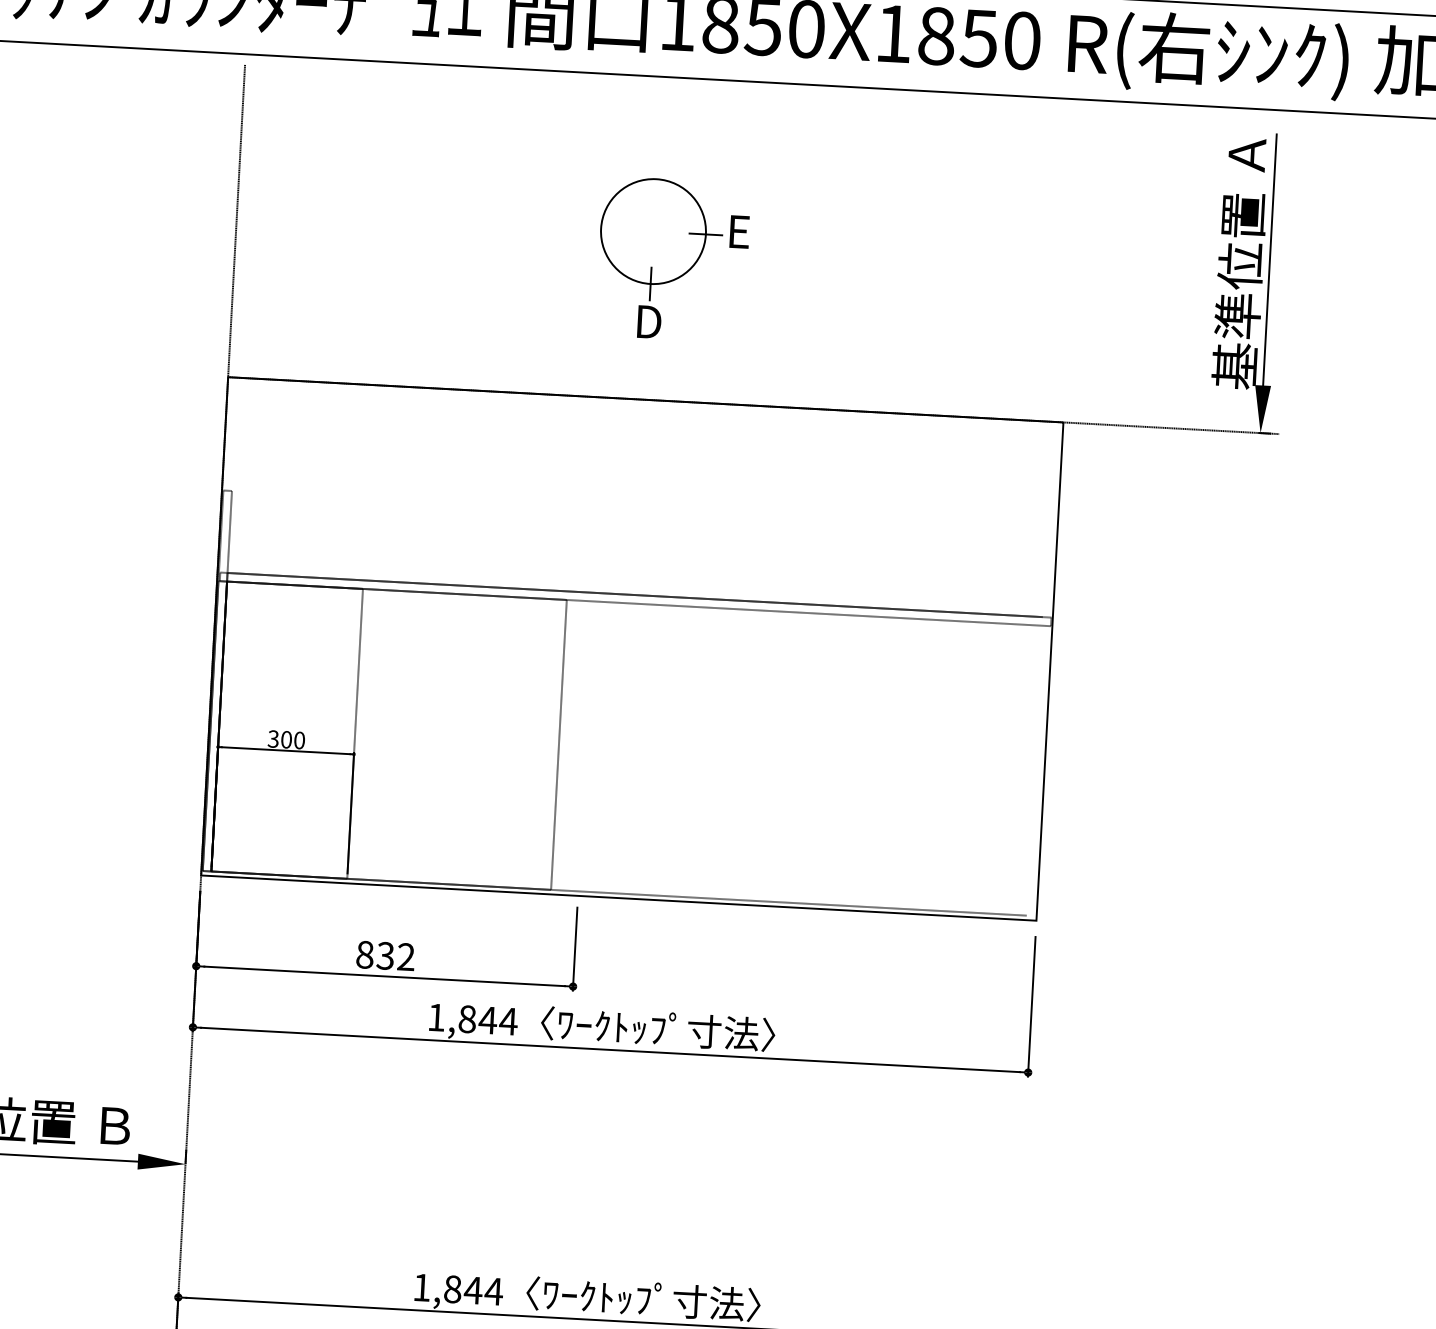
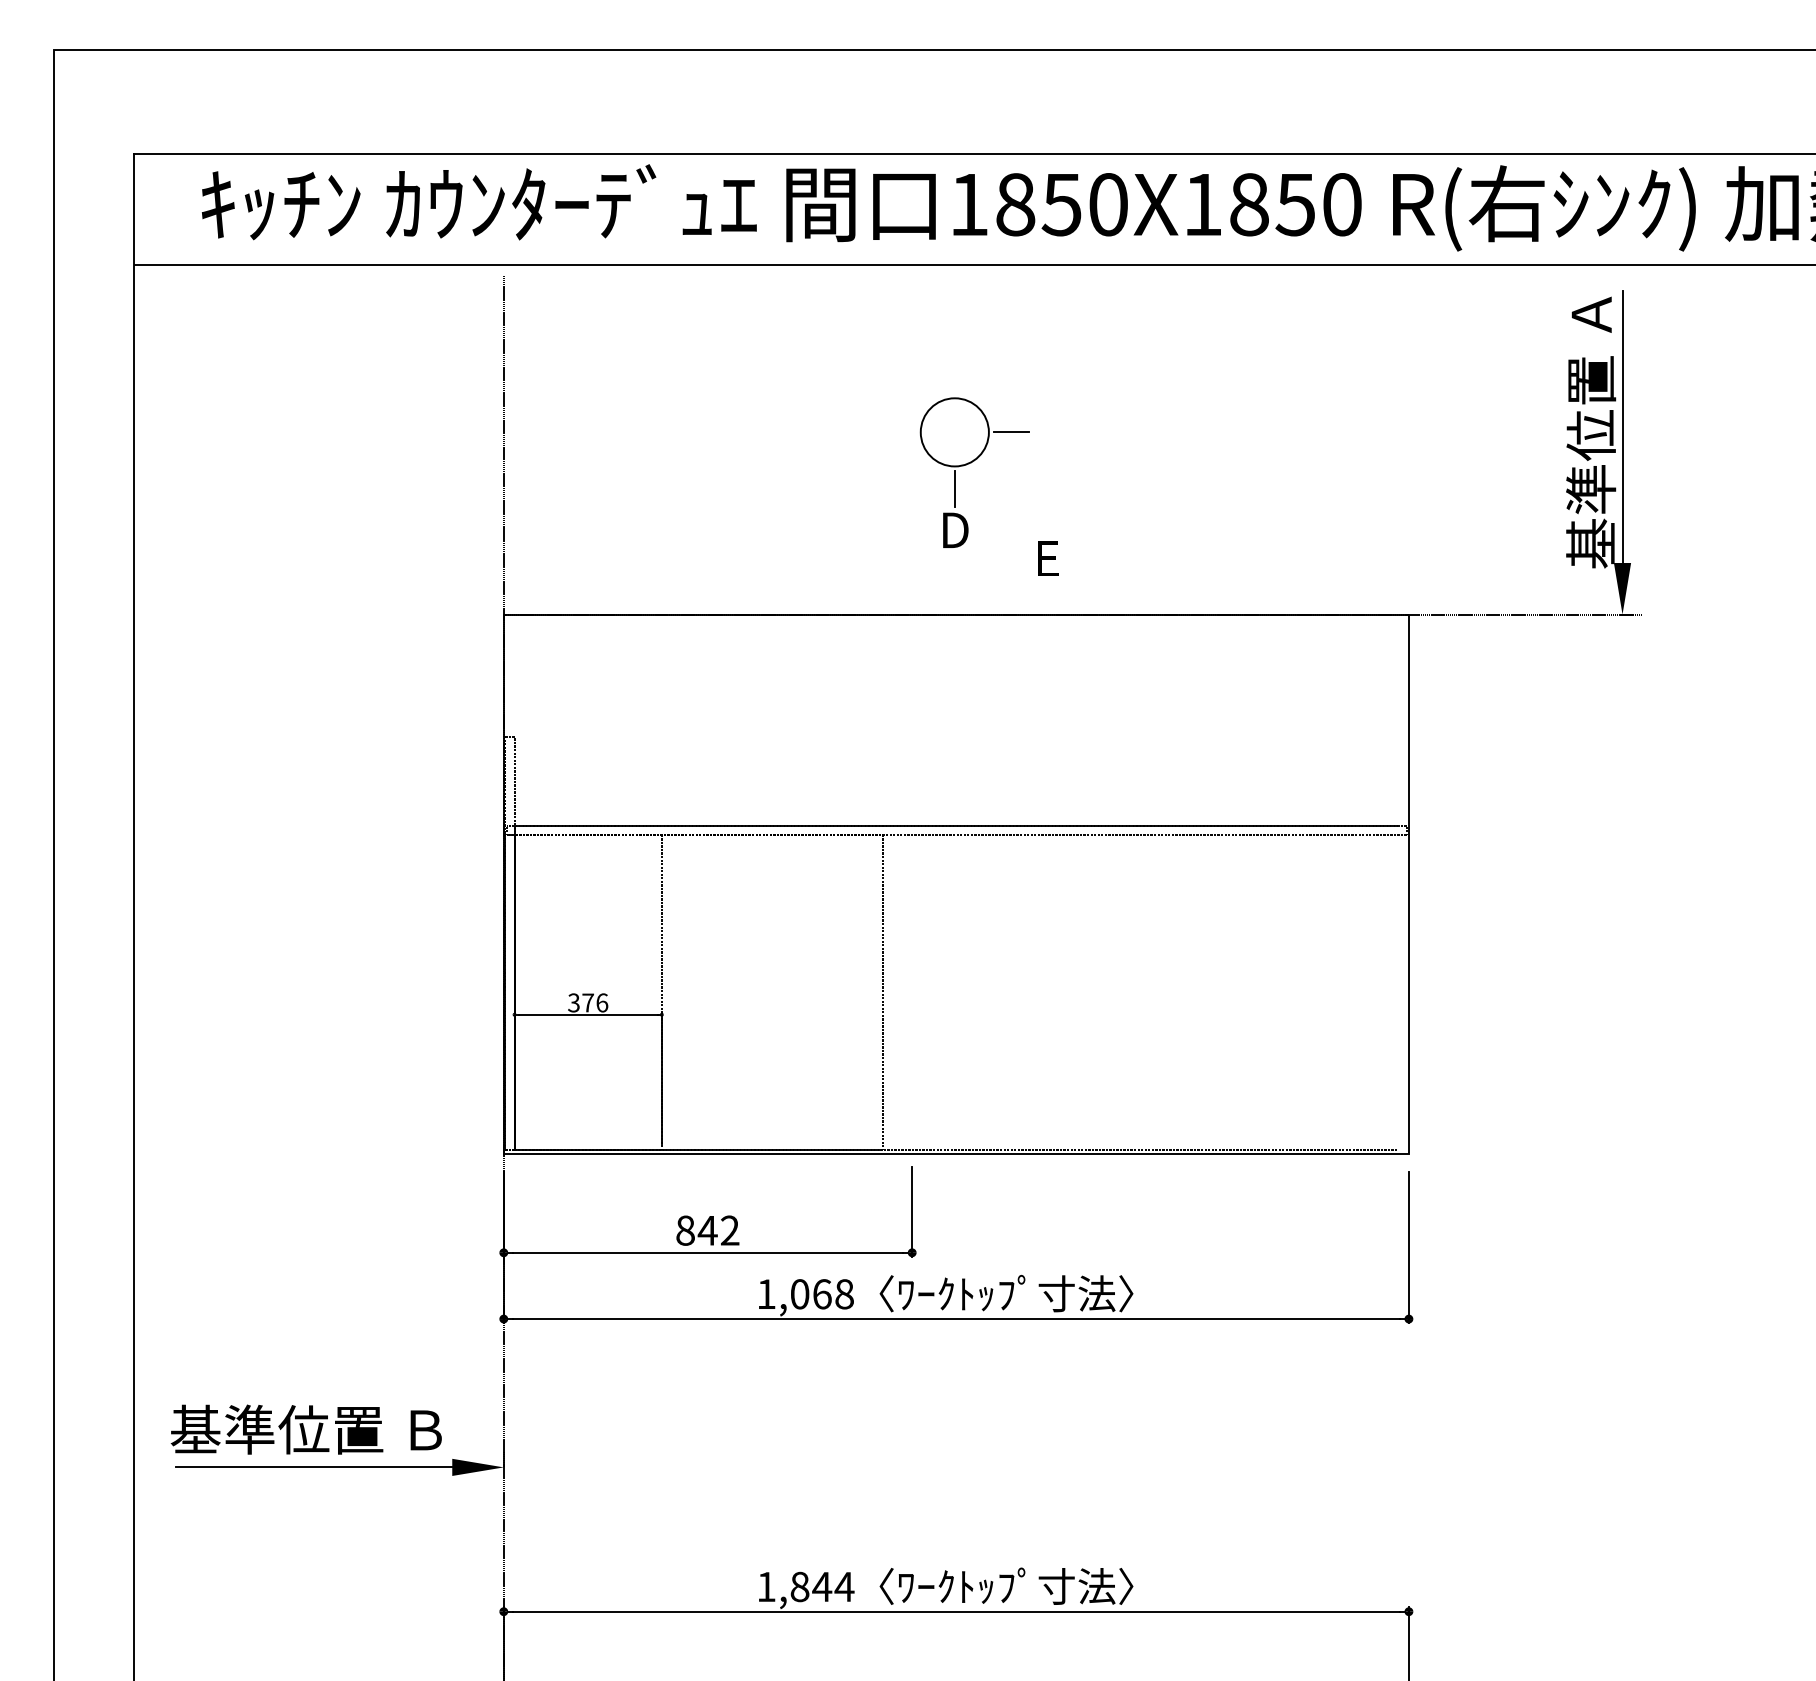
circle: (653, 231) -> (954, 432), size x0.6
text: (740, 231) -> (1048, 558), moved
text: (293, 739) -> (595, 1002), 300 -> 376
text: (385, 955) -> (707, 1230), 832 -> 842
text: (488, 1020) -> (822, 1294), 1,844 -> 1,068

